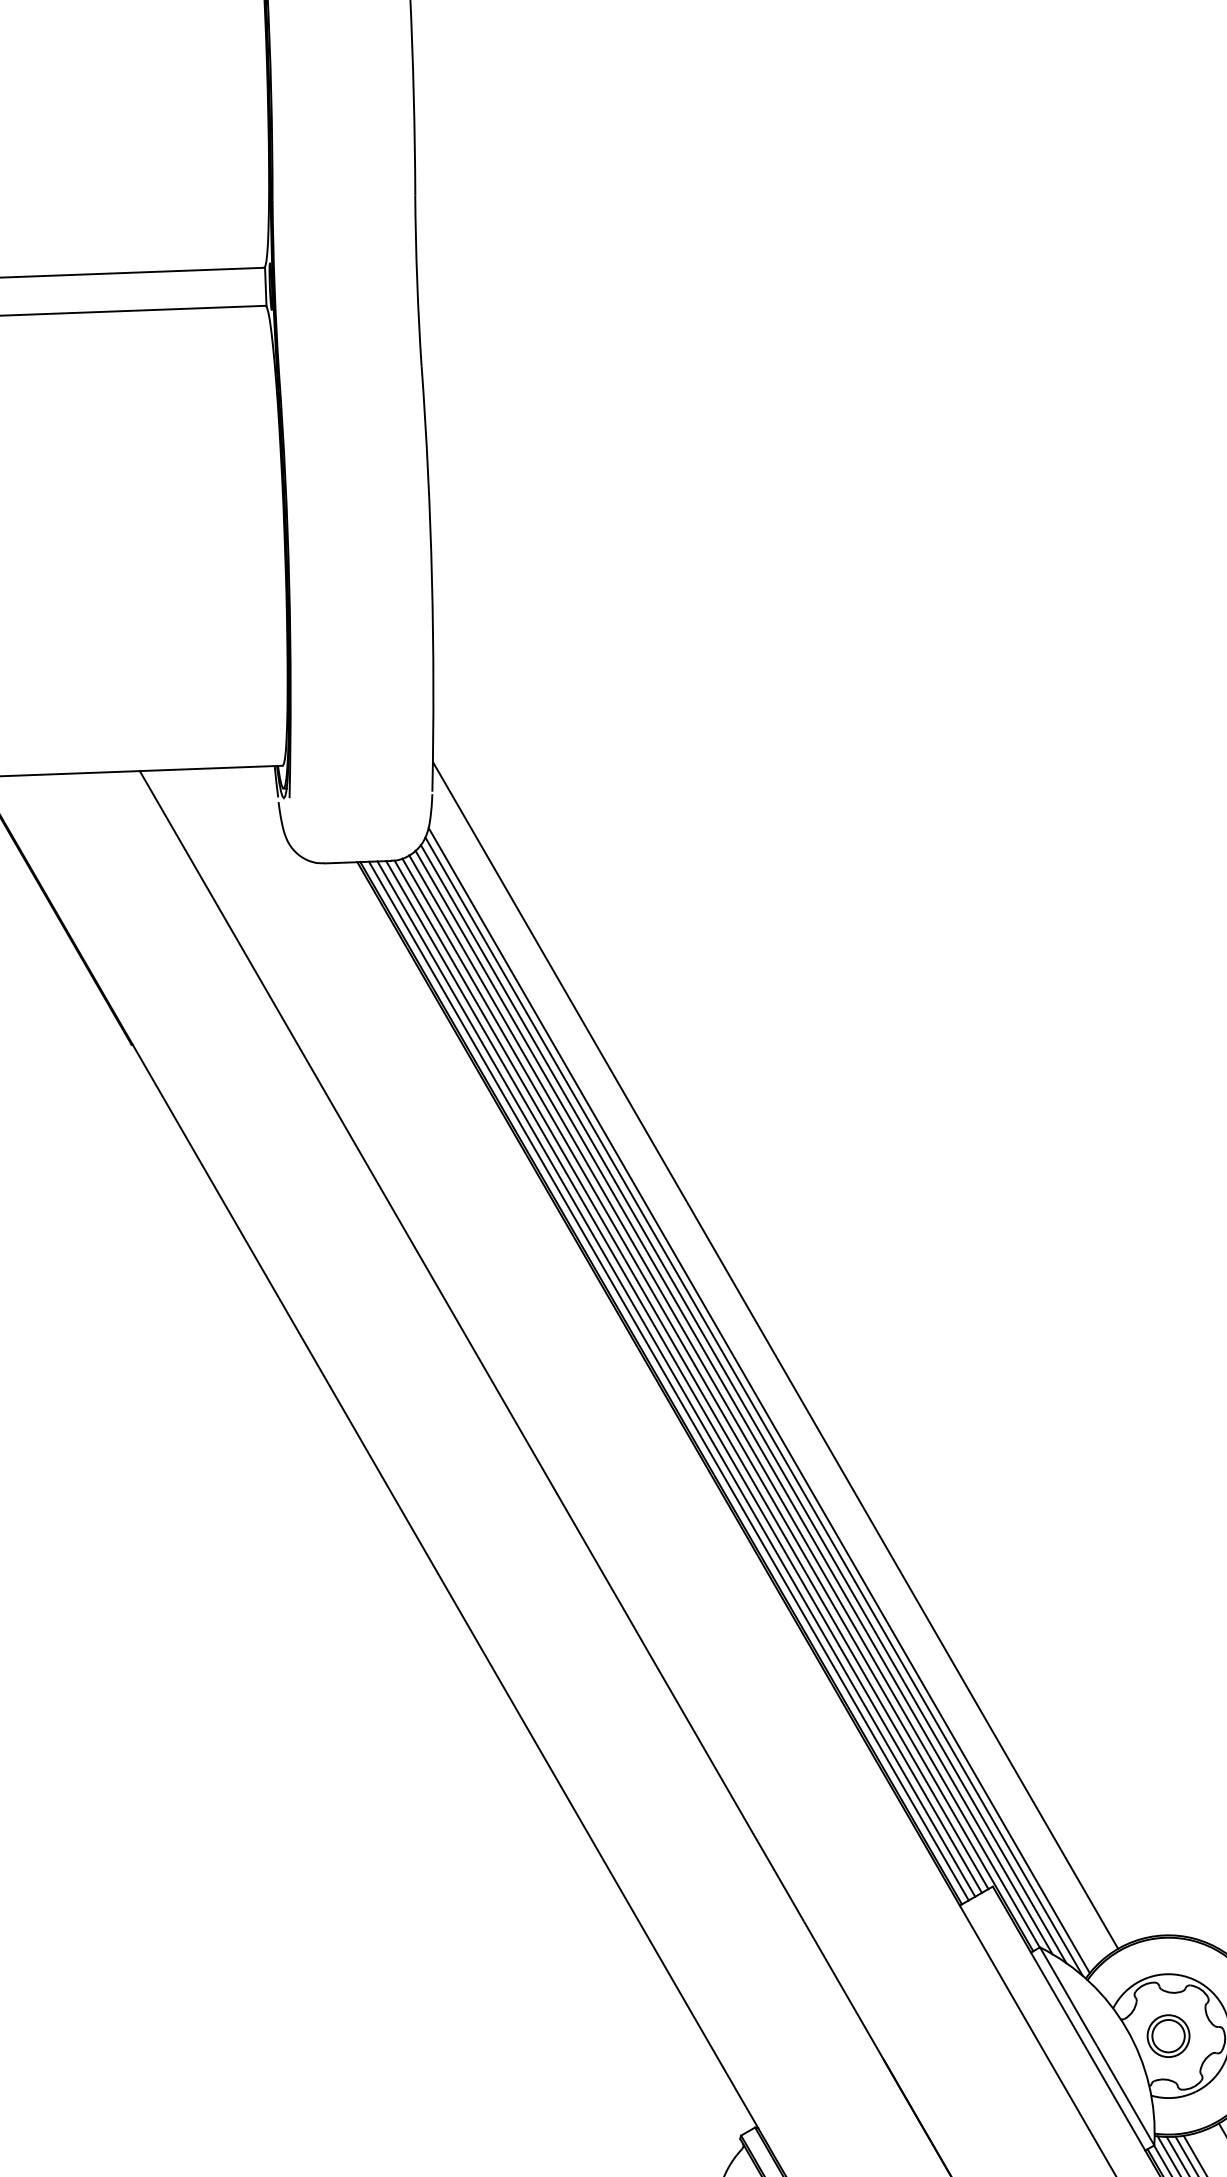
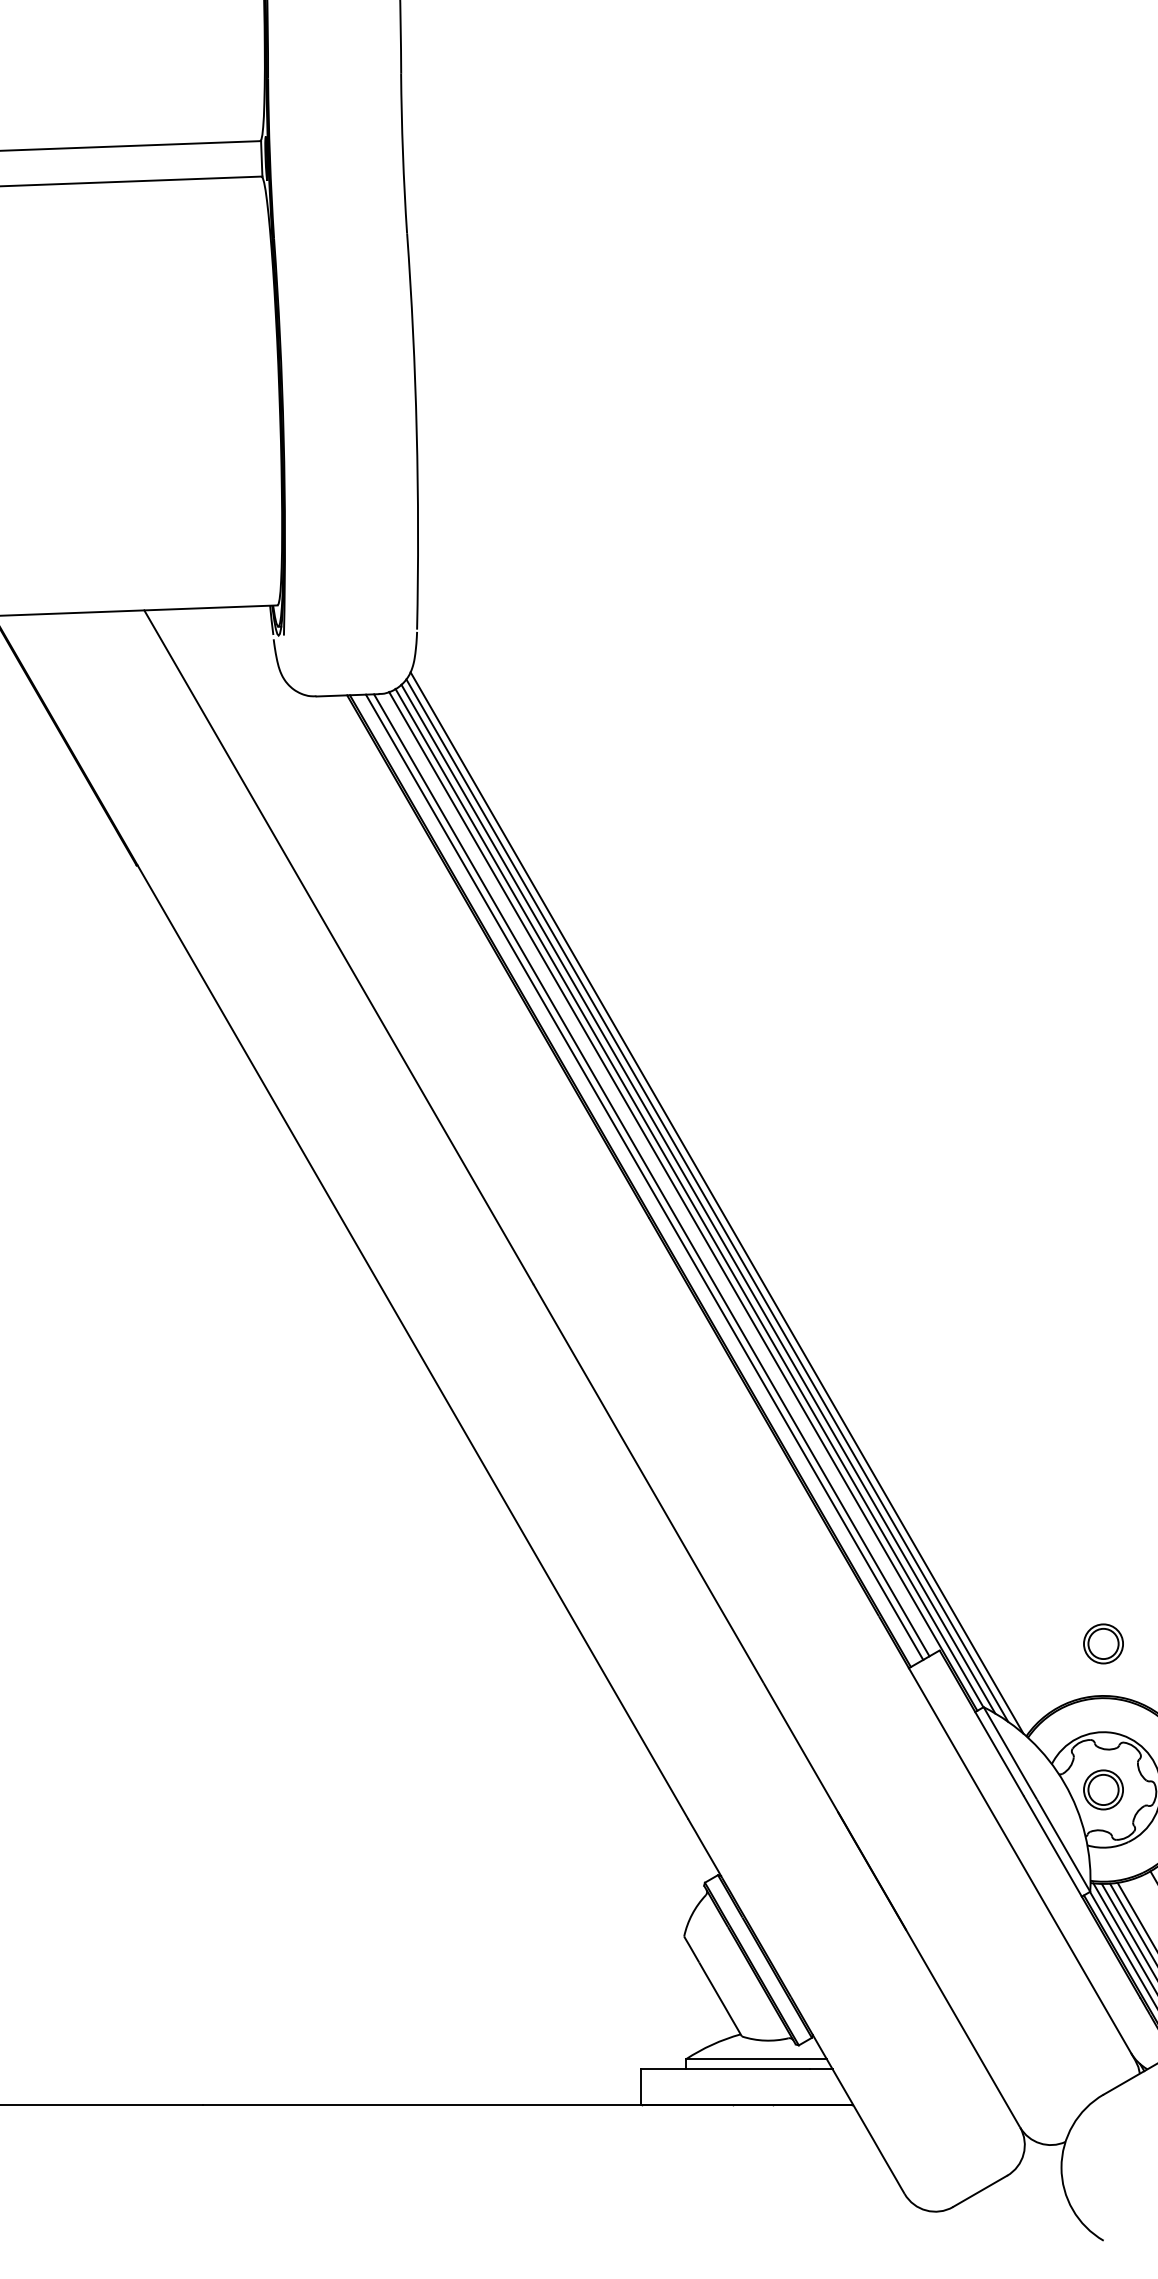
line: (776, 1355) -> (737, 1155), removed
line: (691, 1373) -> (658, 1172), removed
line: (668, 1380) -> (637, 1178), removed
line: (758, 1400) -> (721, 1197), removed
part: (1168, 1879) -> (1103, 1643), added

